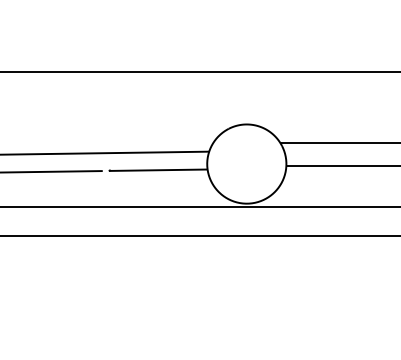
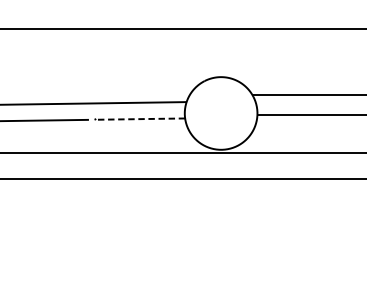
line: (157, 170) -> (139, 119), solid -> dashed

